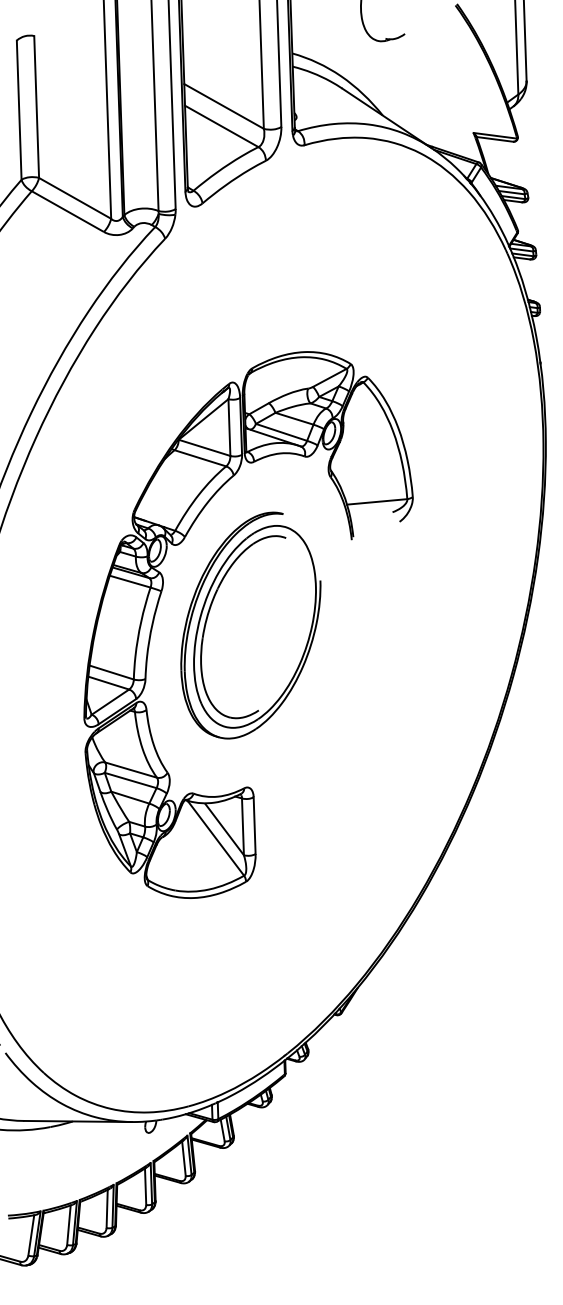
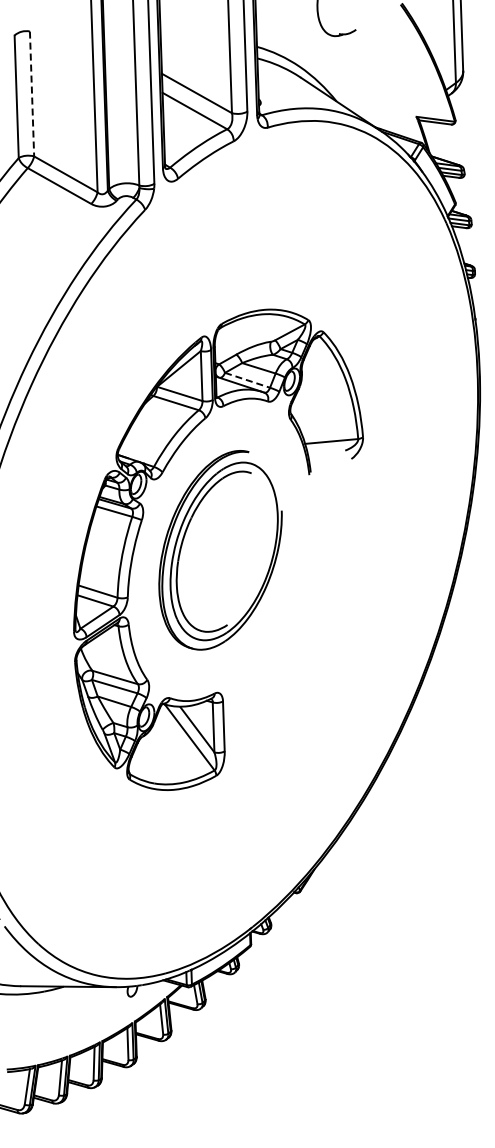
line: (37, 107) -> (32, 94), solid -> dashed
line: (281, 432) -> (247, 380), solid -> dashed

